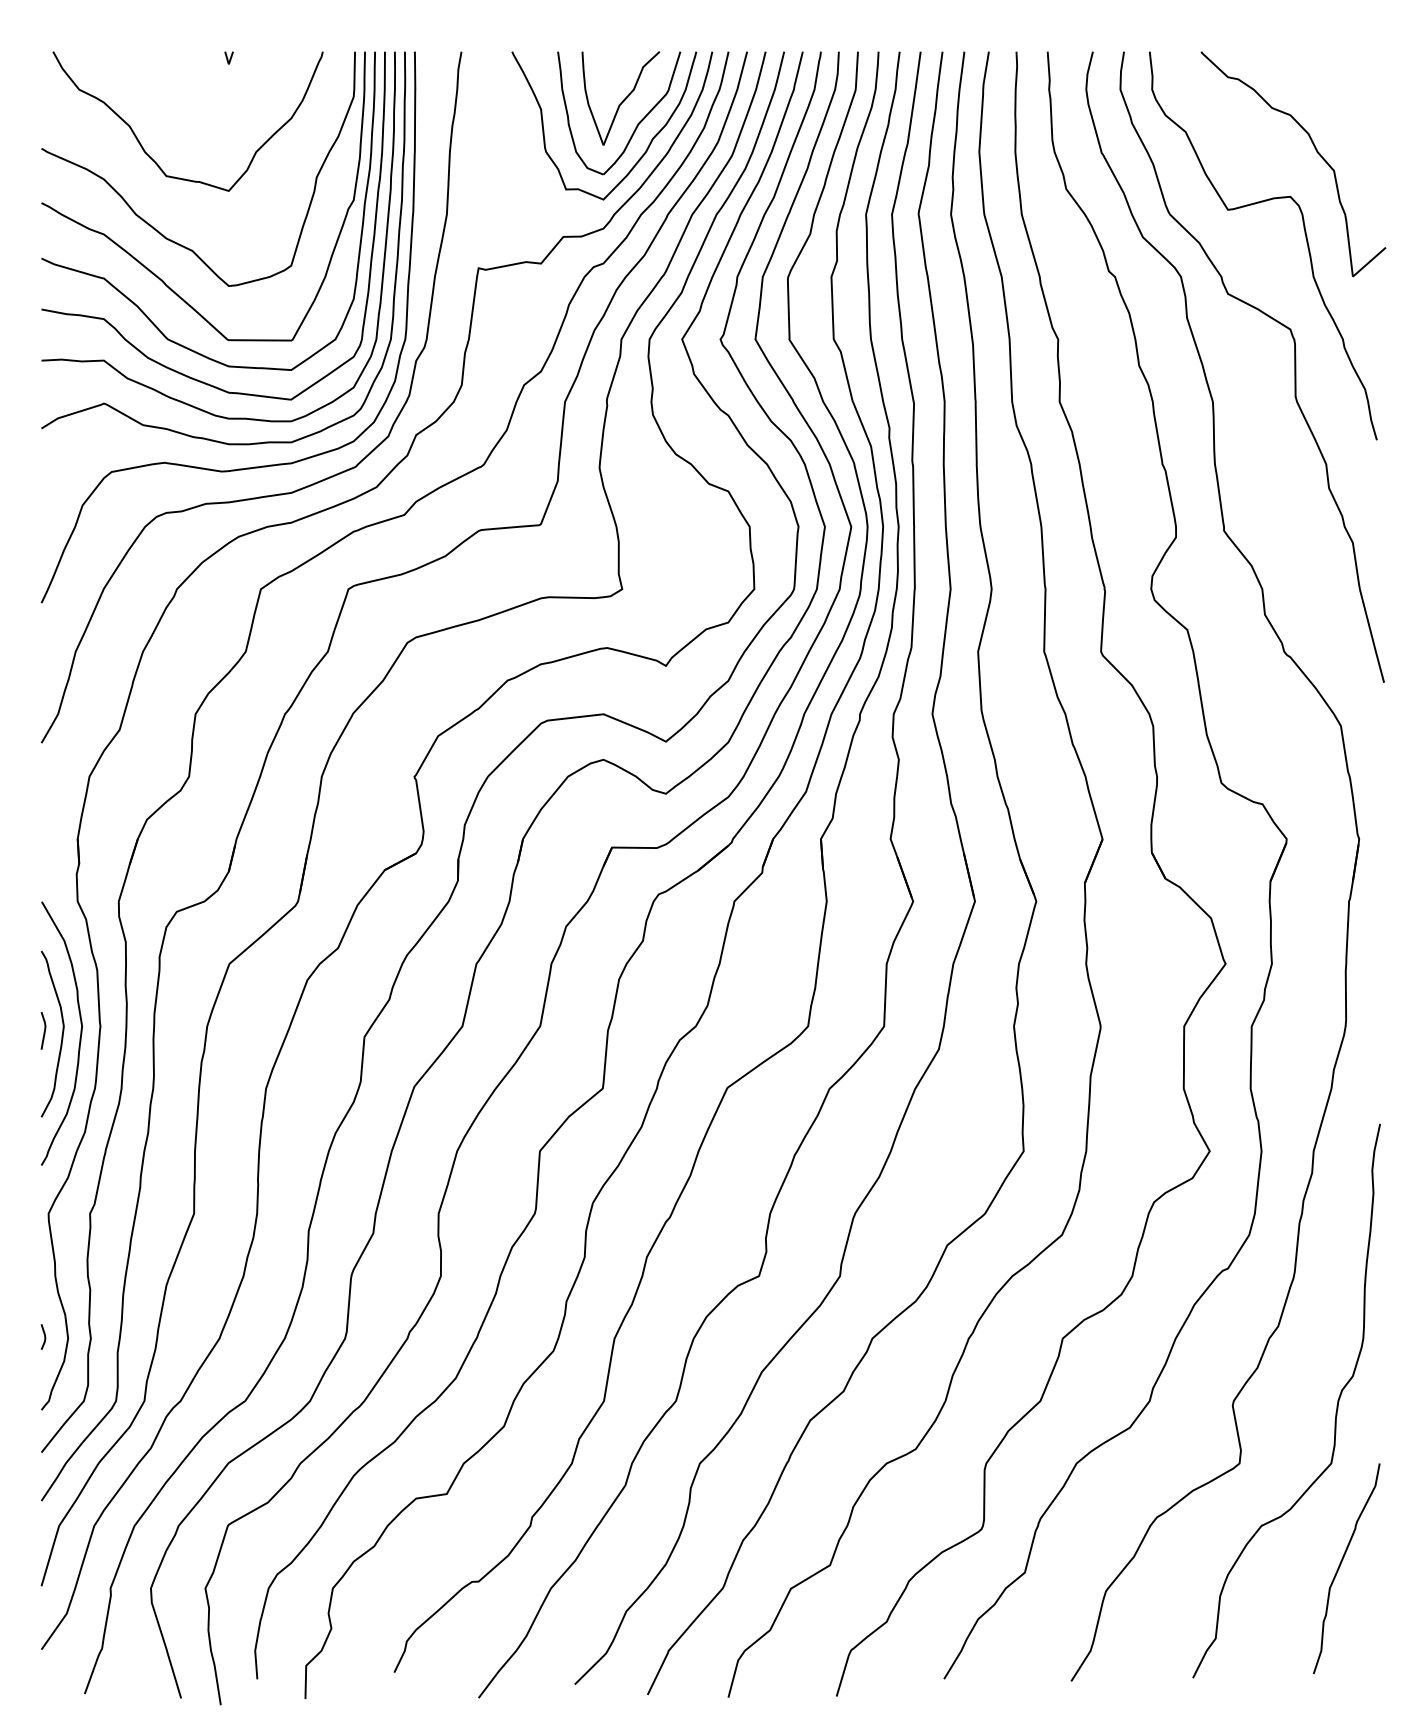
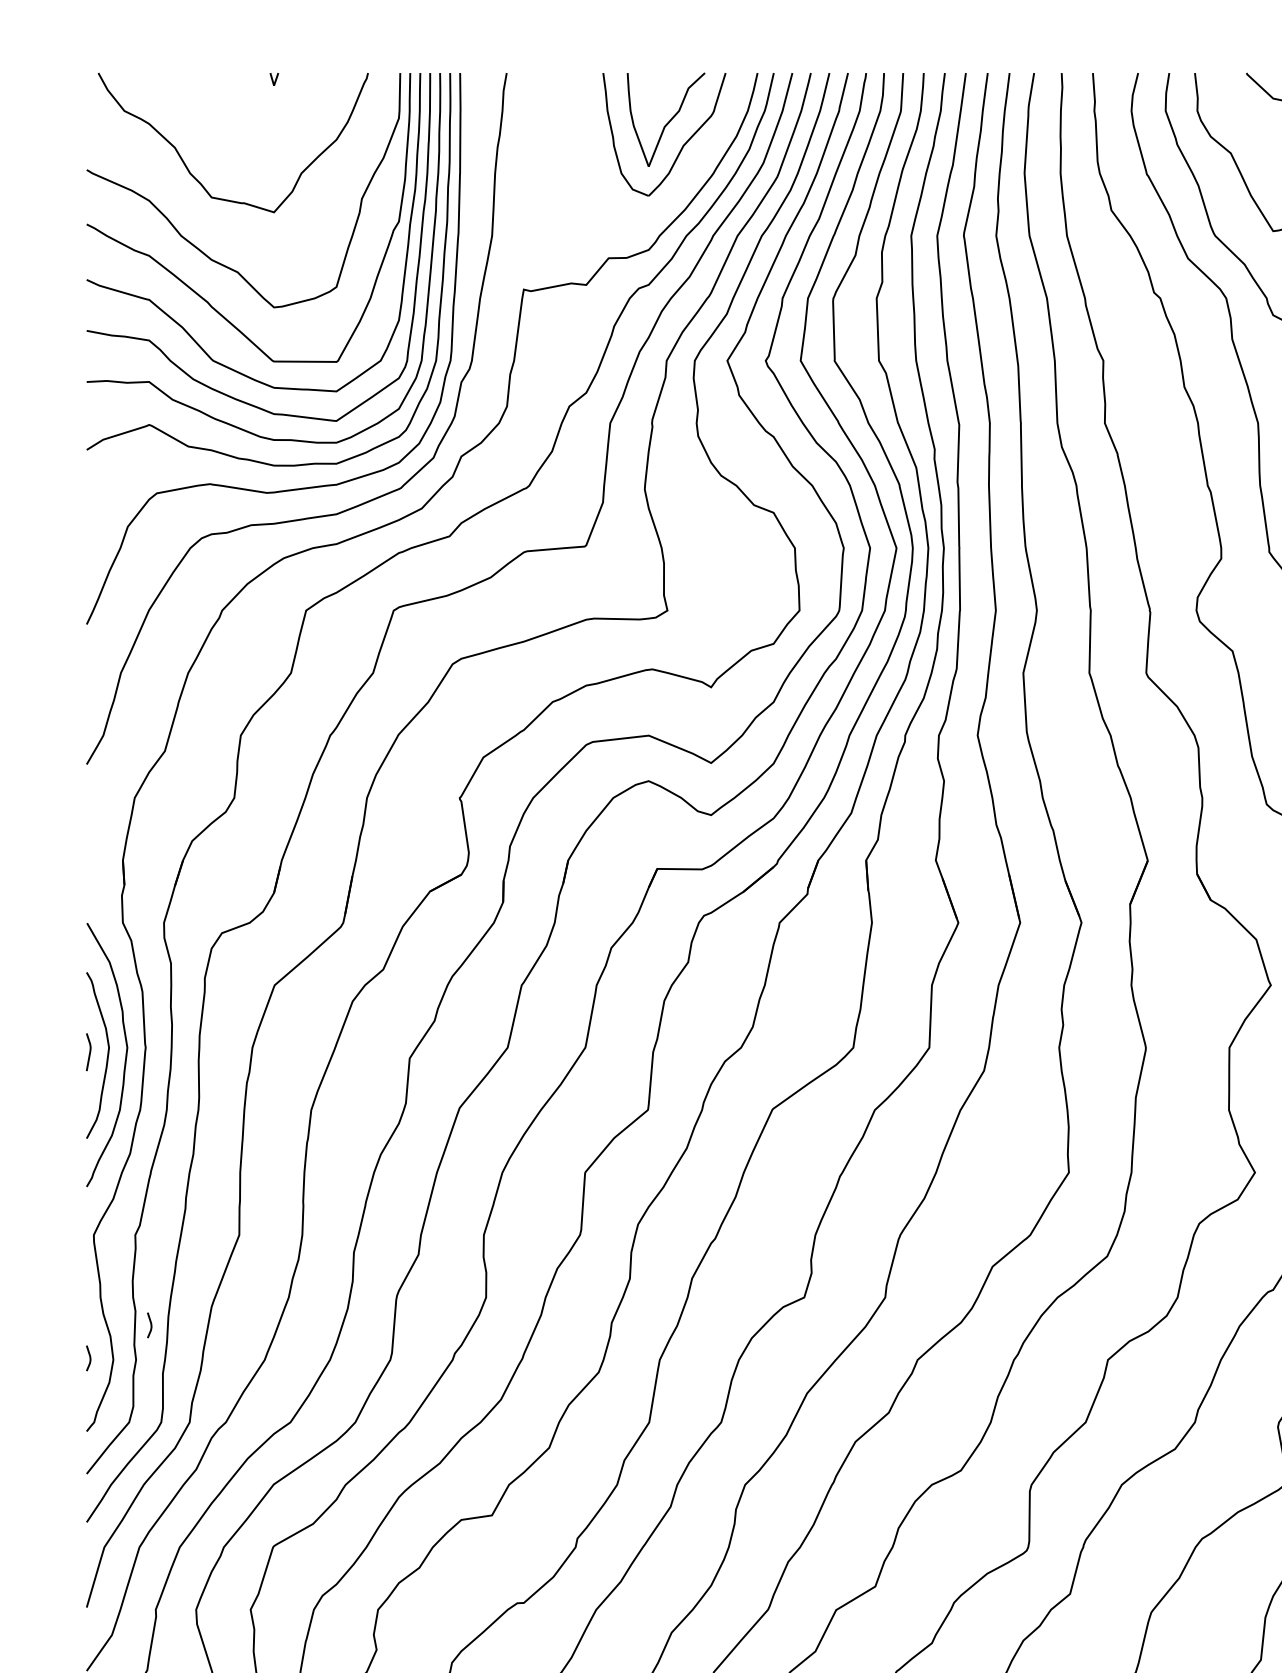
curve: (642, 154) -> (687, 175), removed
line: (105, 1303) -> (150, 1324), added

